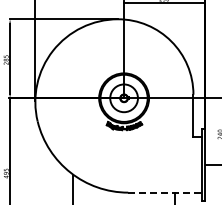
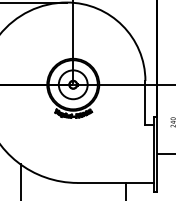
line: (165, 192) -> (116, 182), dashed -> solid

